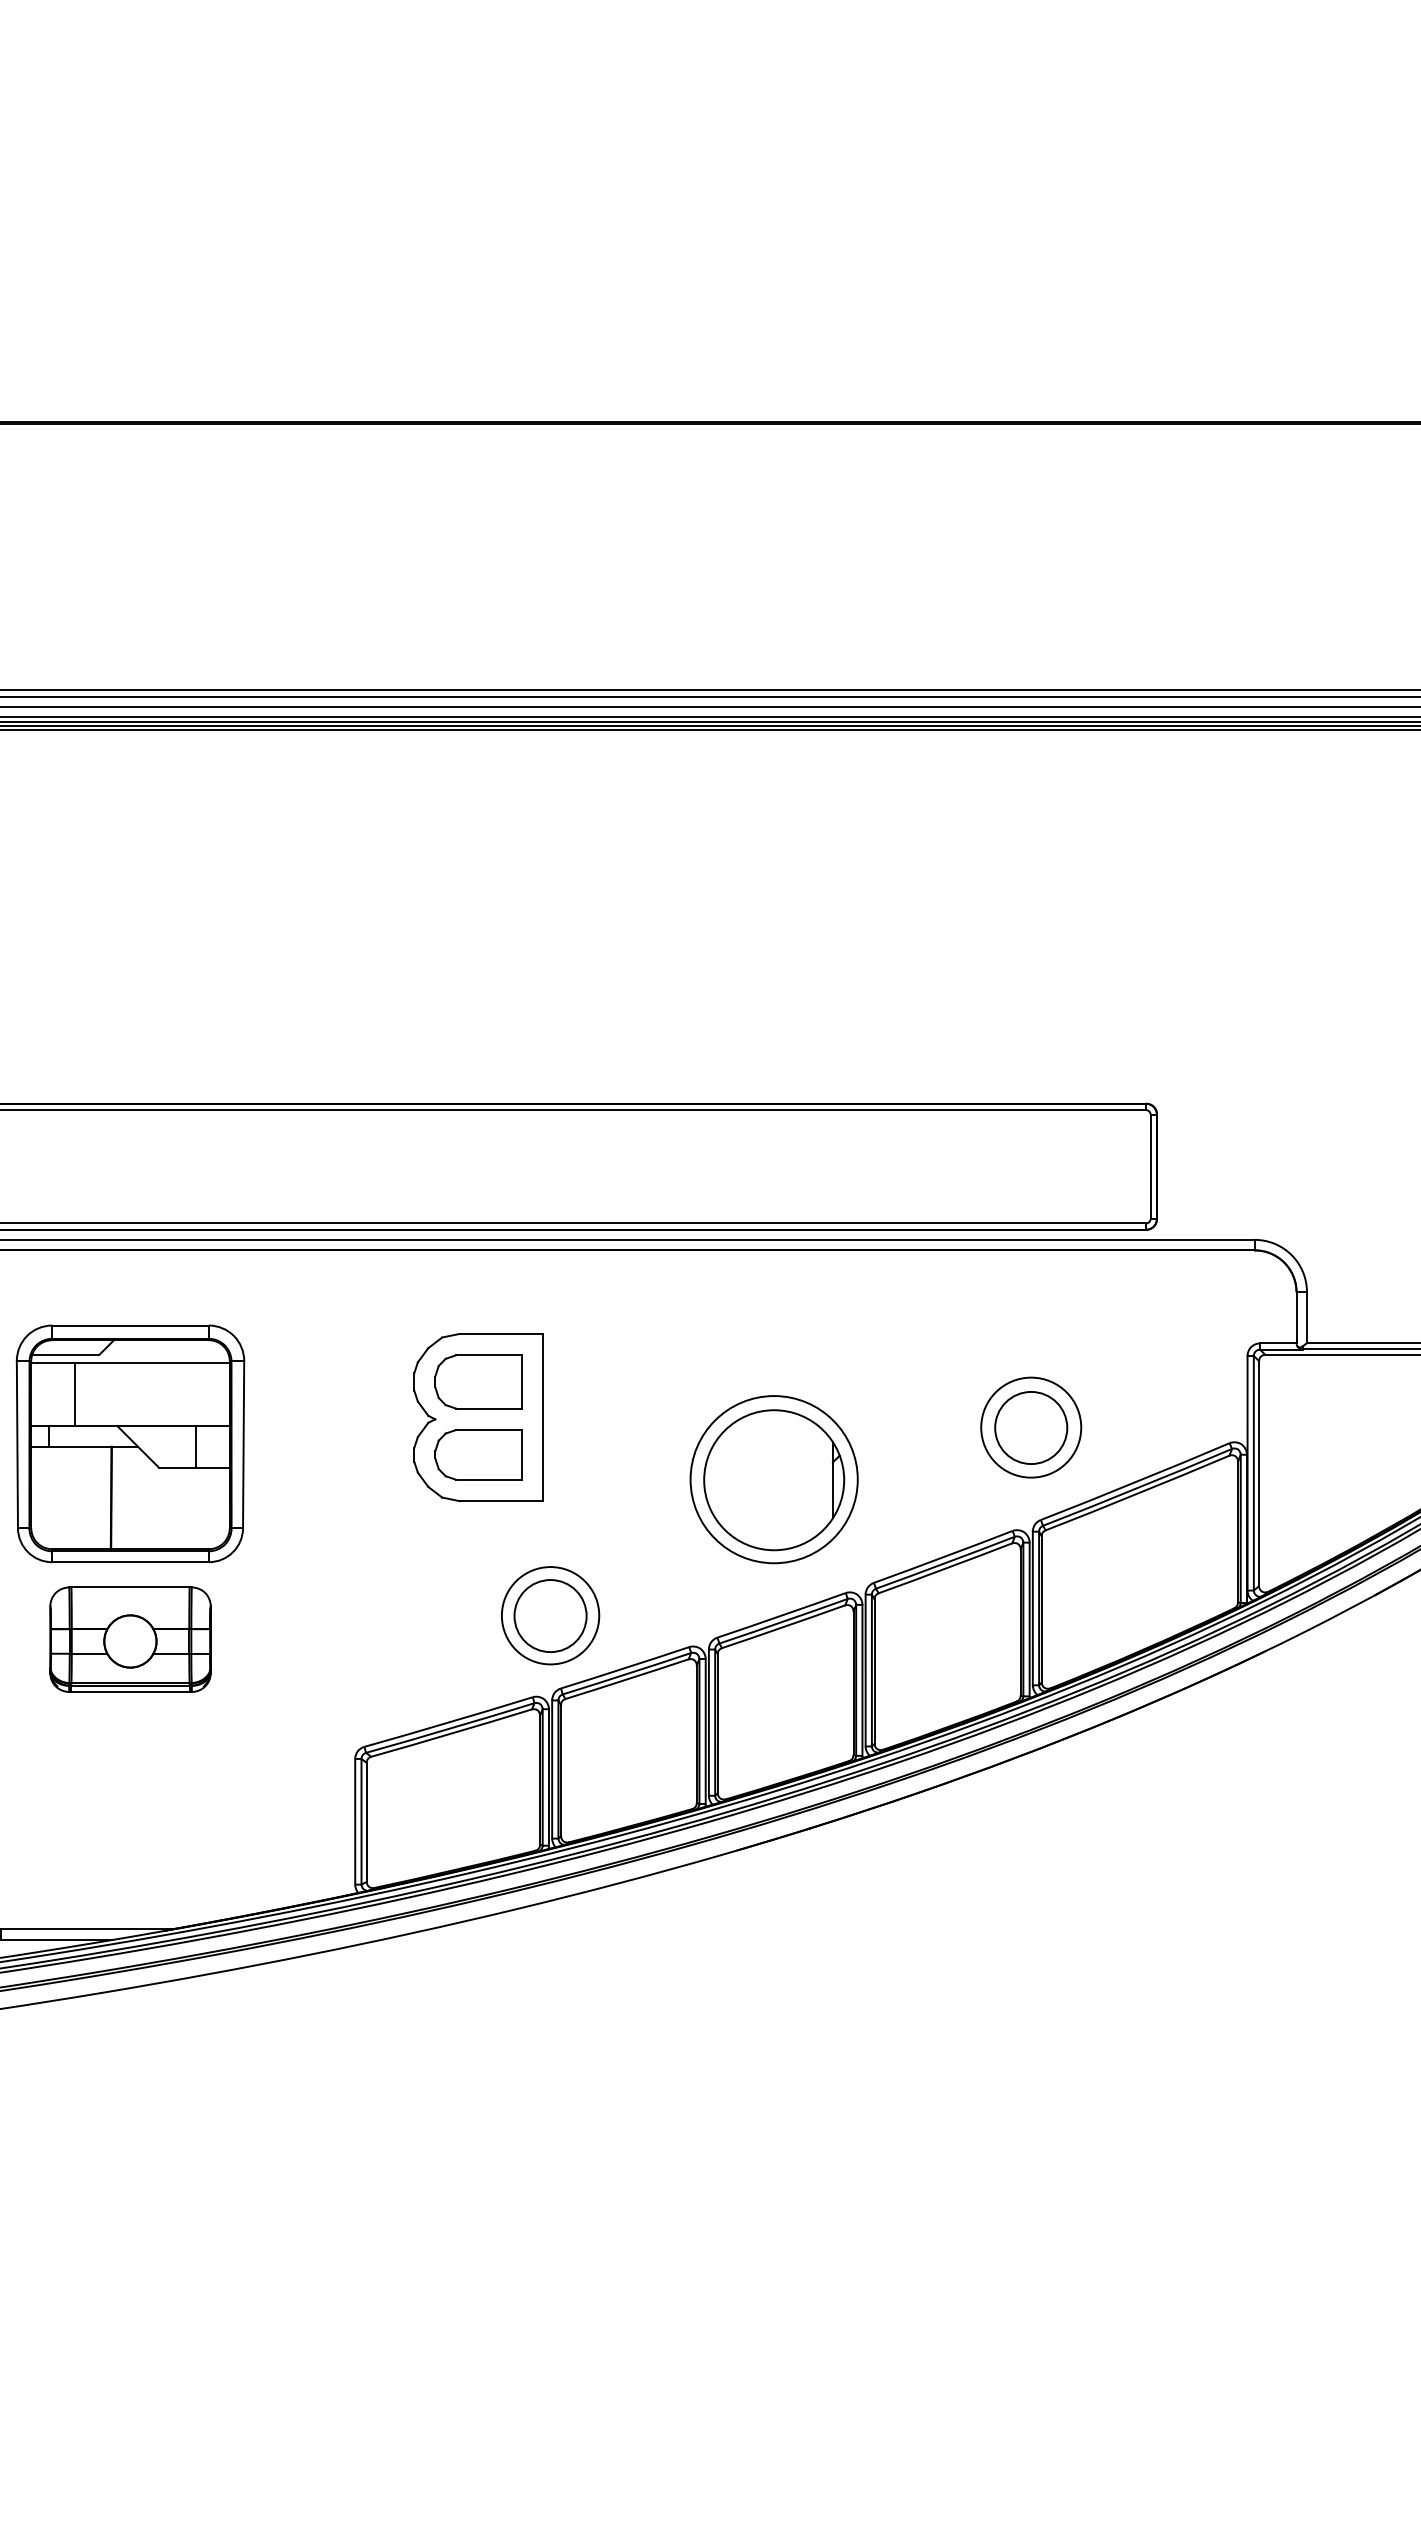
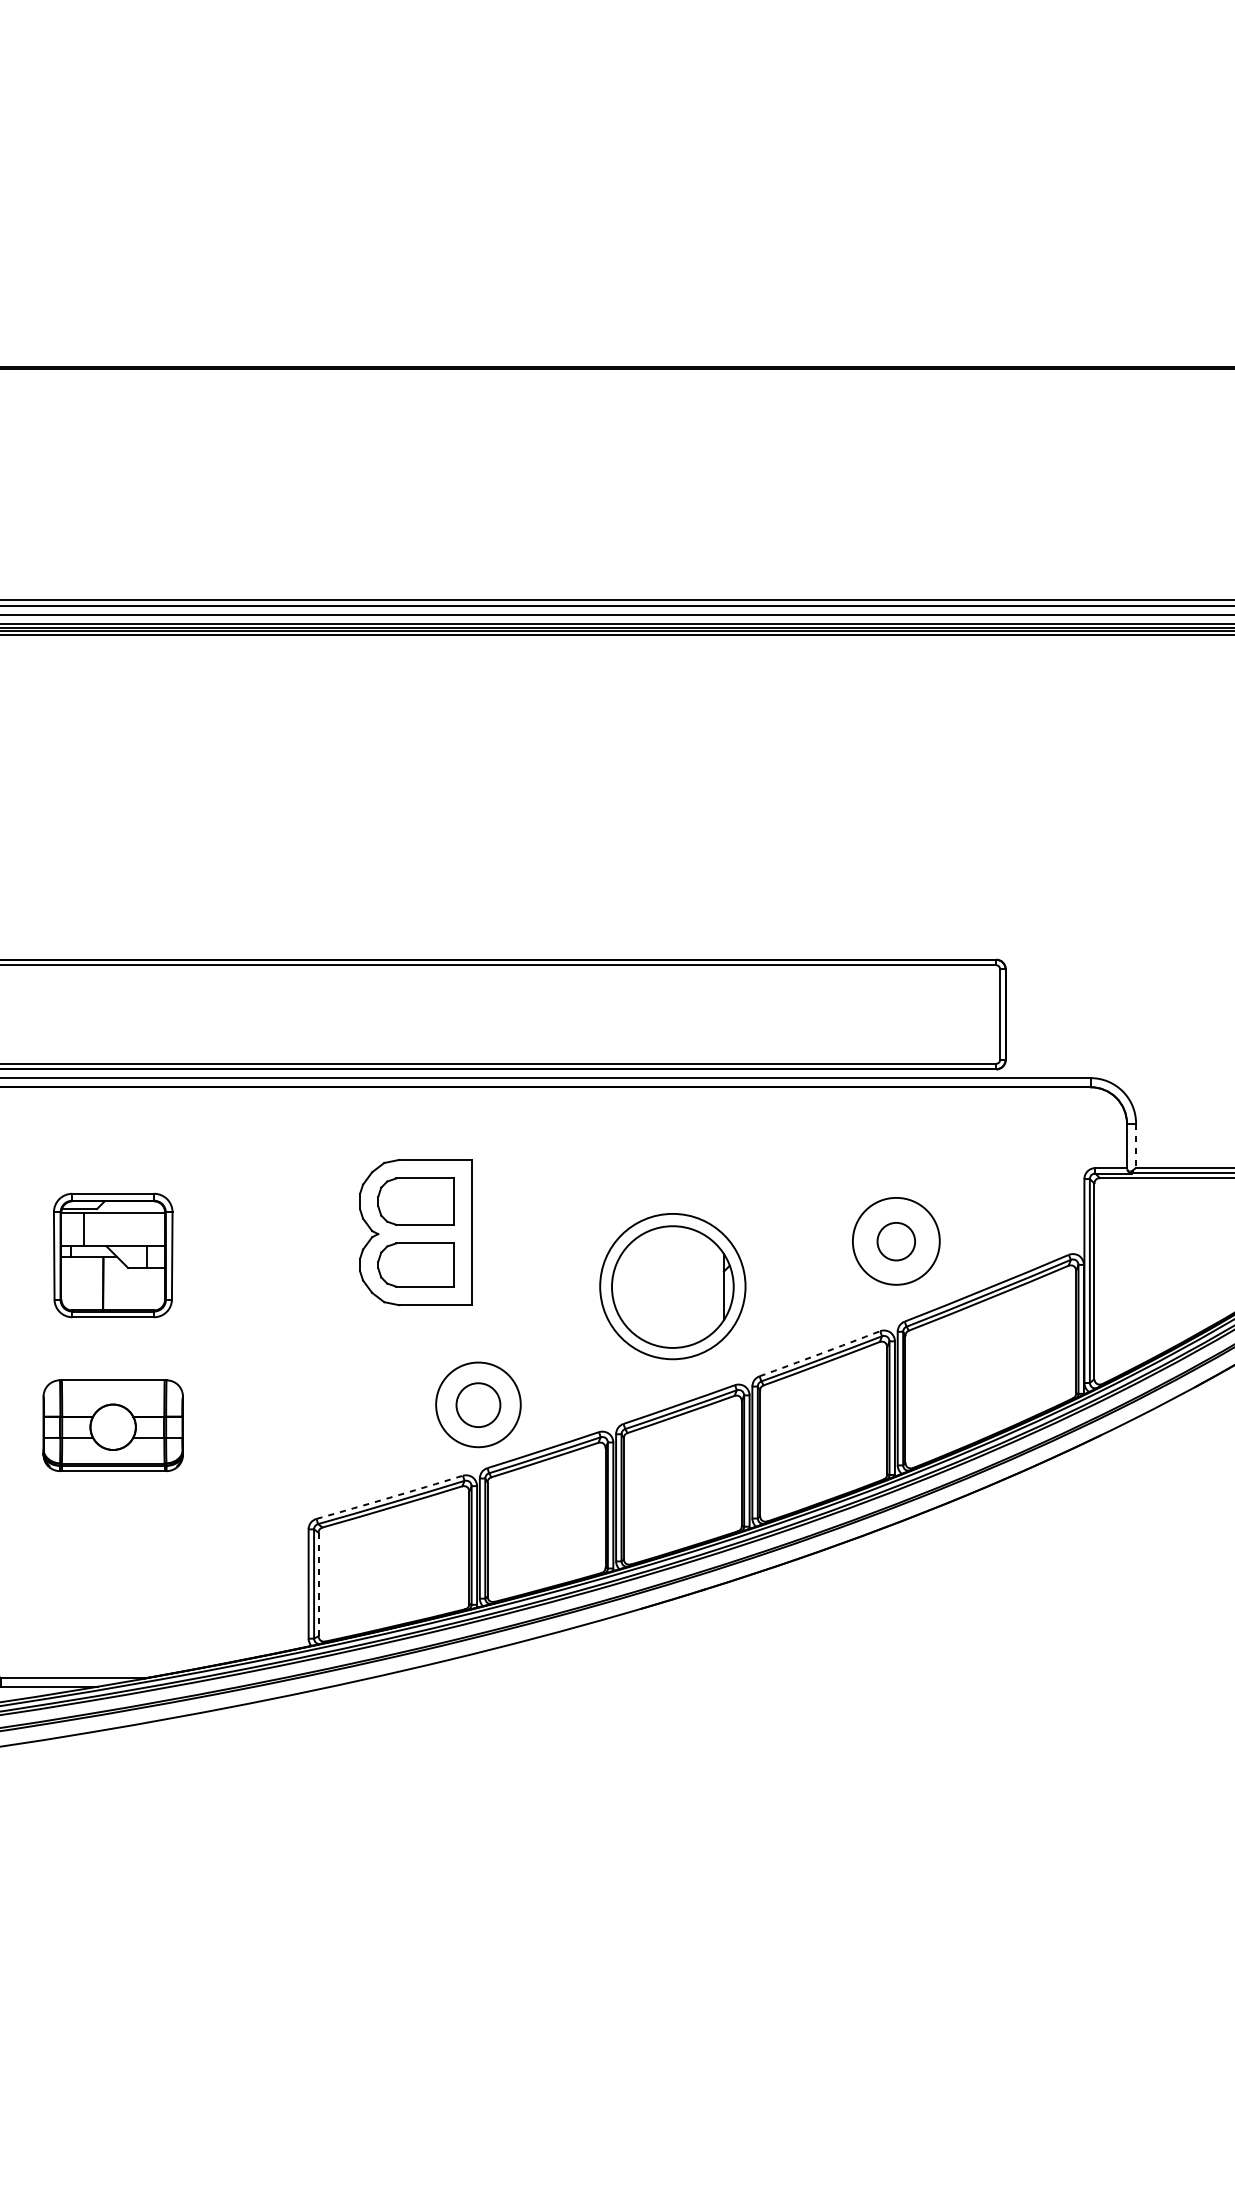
line: (1307, 1318) -> (1136, 1146), solid -> dashed
circle: (1031, 1427) -> (896, 1241), size x0.6
part: (130, 1443) -> (113, 1255), size x0.6
arc: (943, 1557) -> (820, 1354), solid -> dashed
circle: (550, 1616) -> (478, 1405), size x0.7
arc: (448, 1722) -> (389, 1497), solid -> dashed
line: (366, 1822) -> (318, 1584), solid -> dashed

